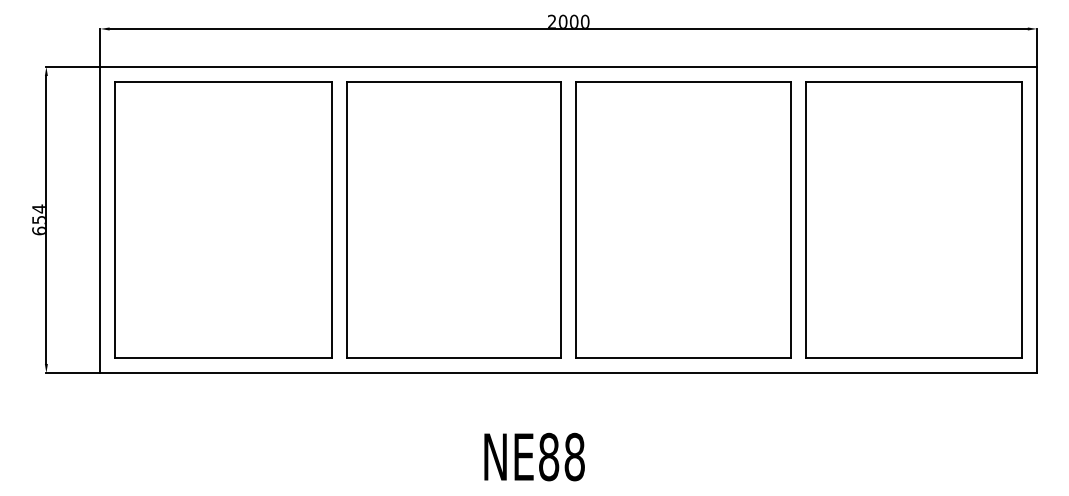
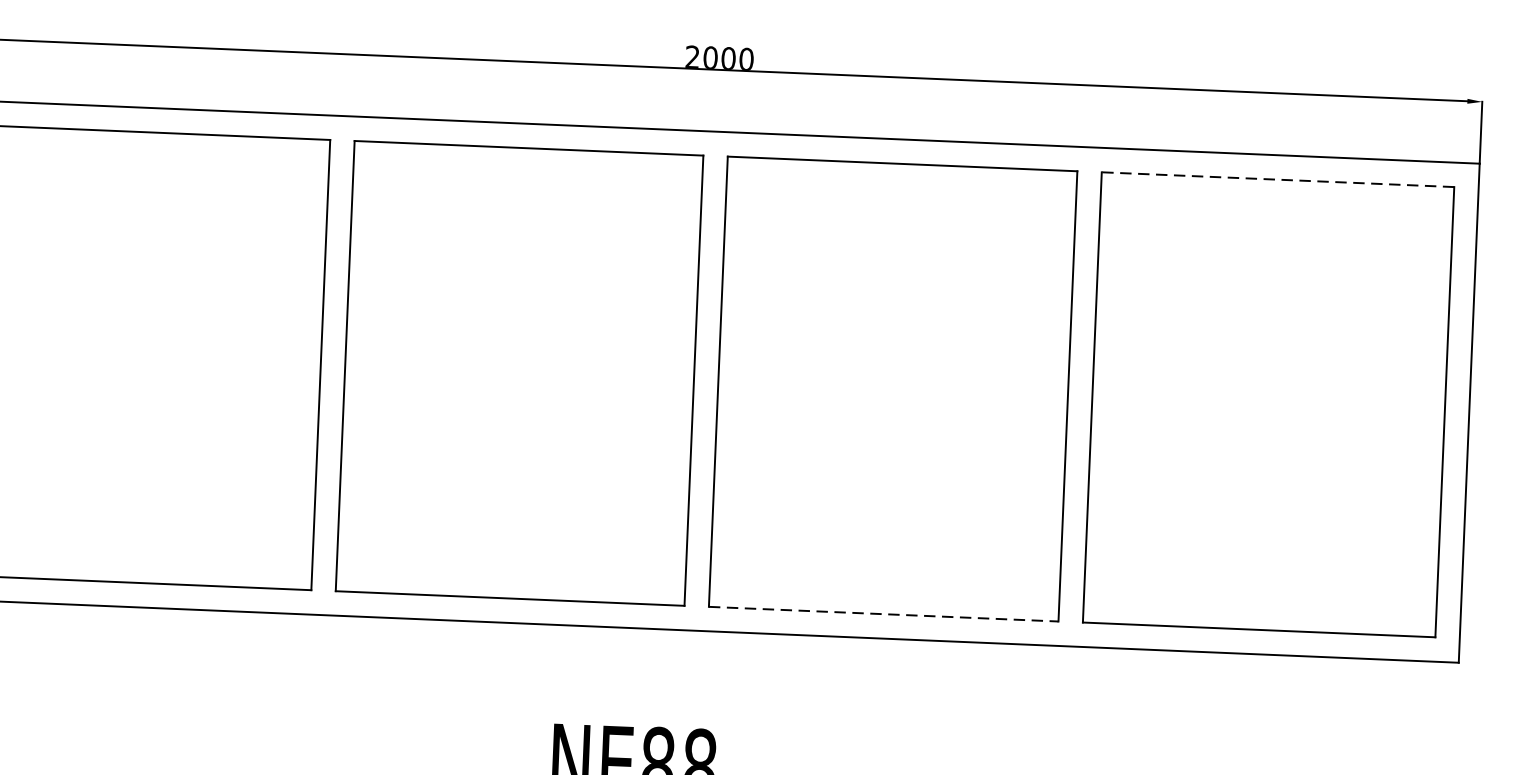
line: (913, 81) -> (1277, 179), solid -> dashed
line: (683, 358) -> (883, 614), solid -> dashed

